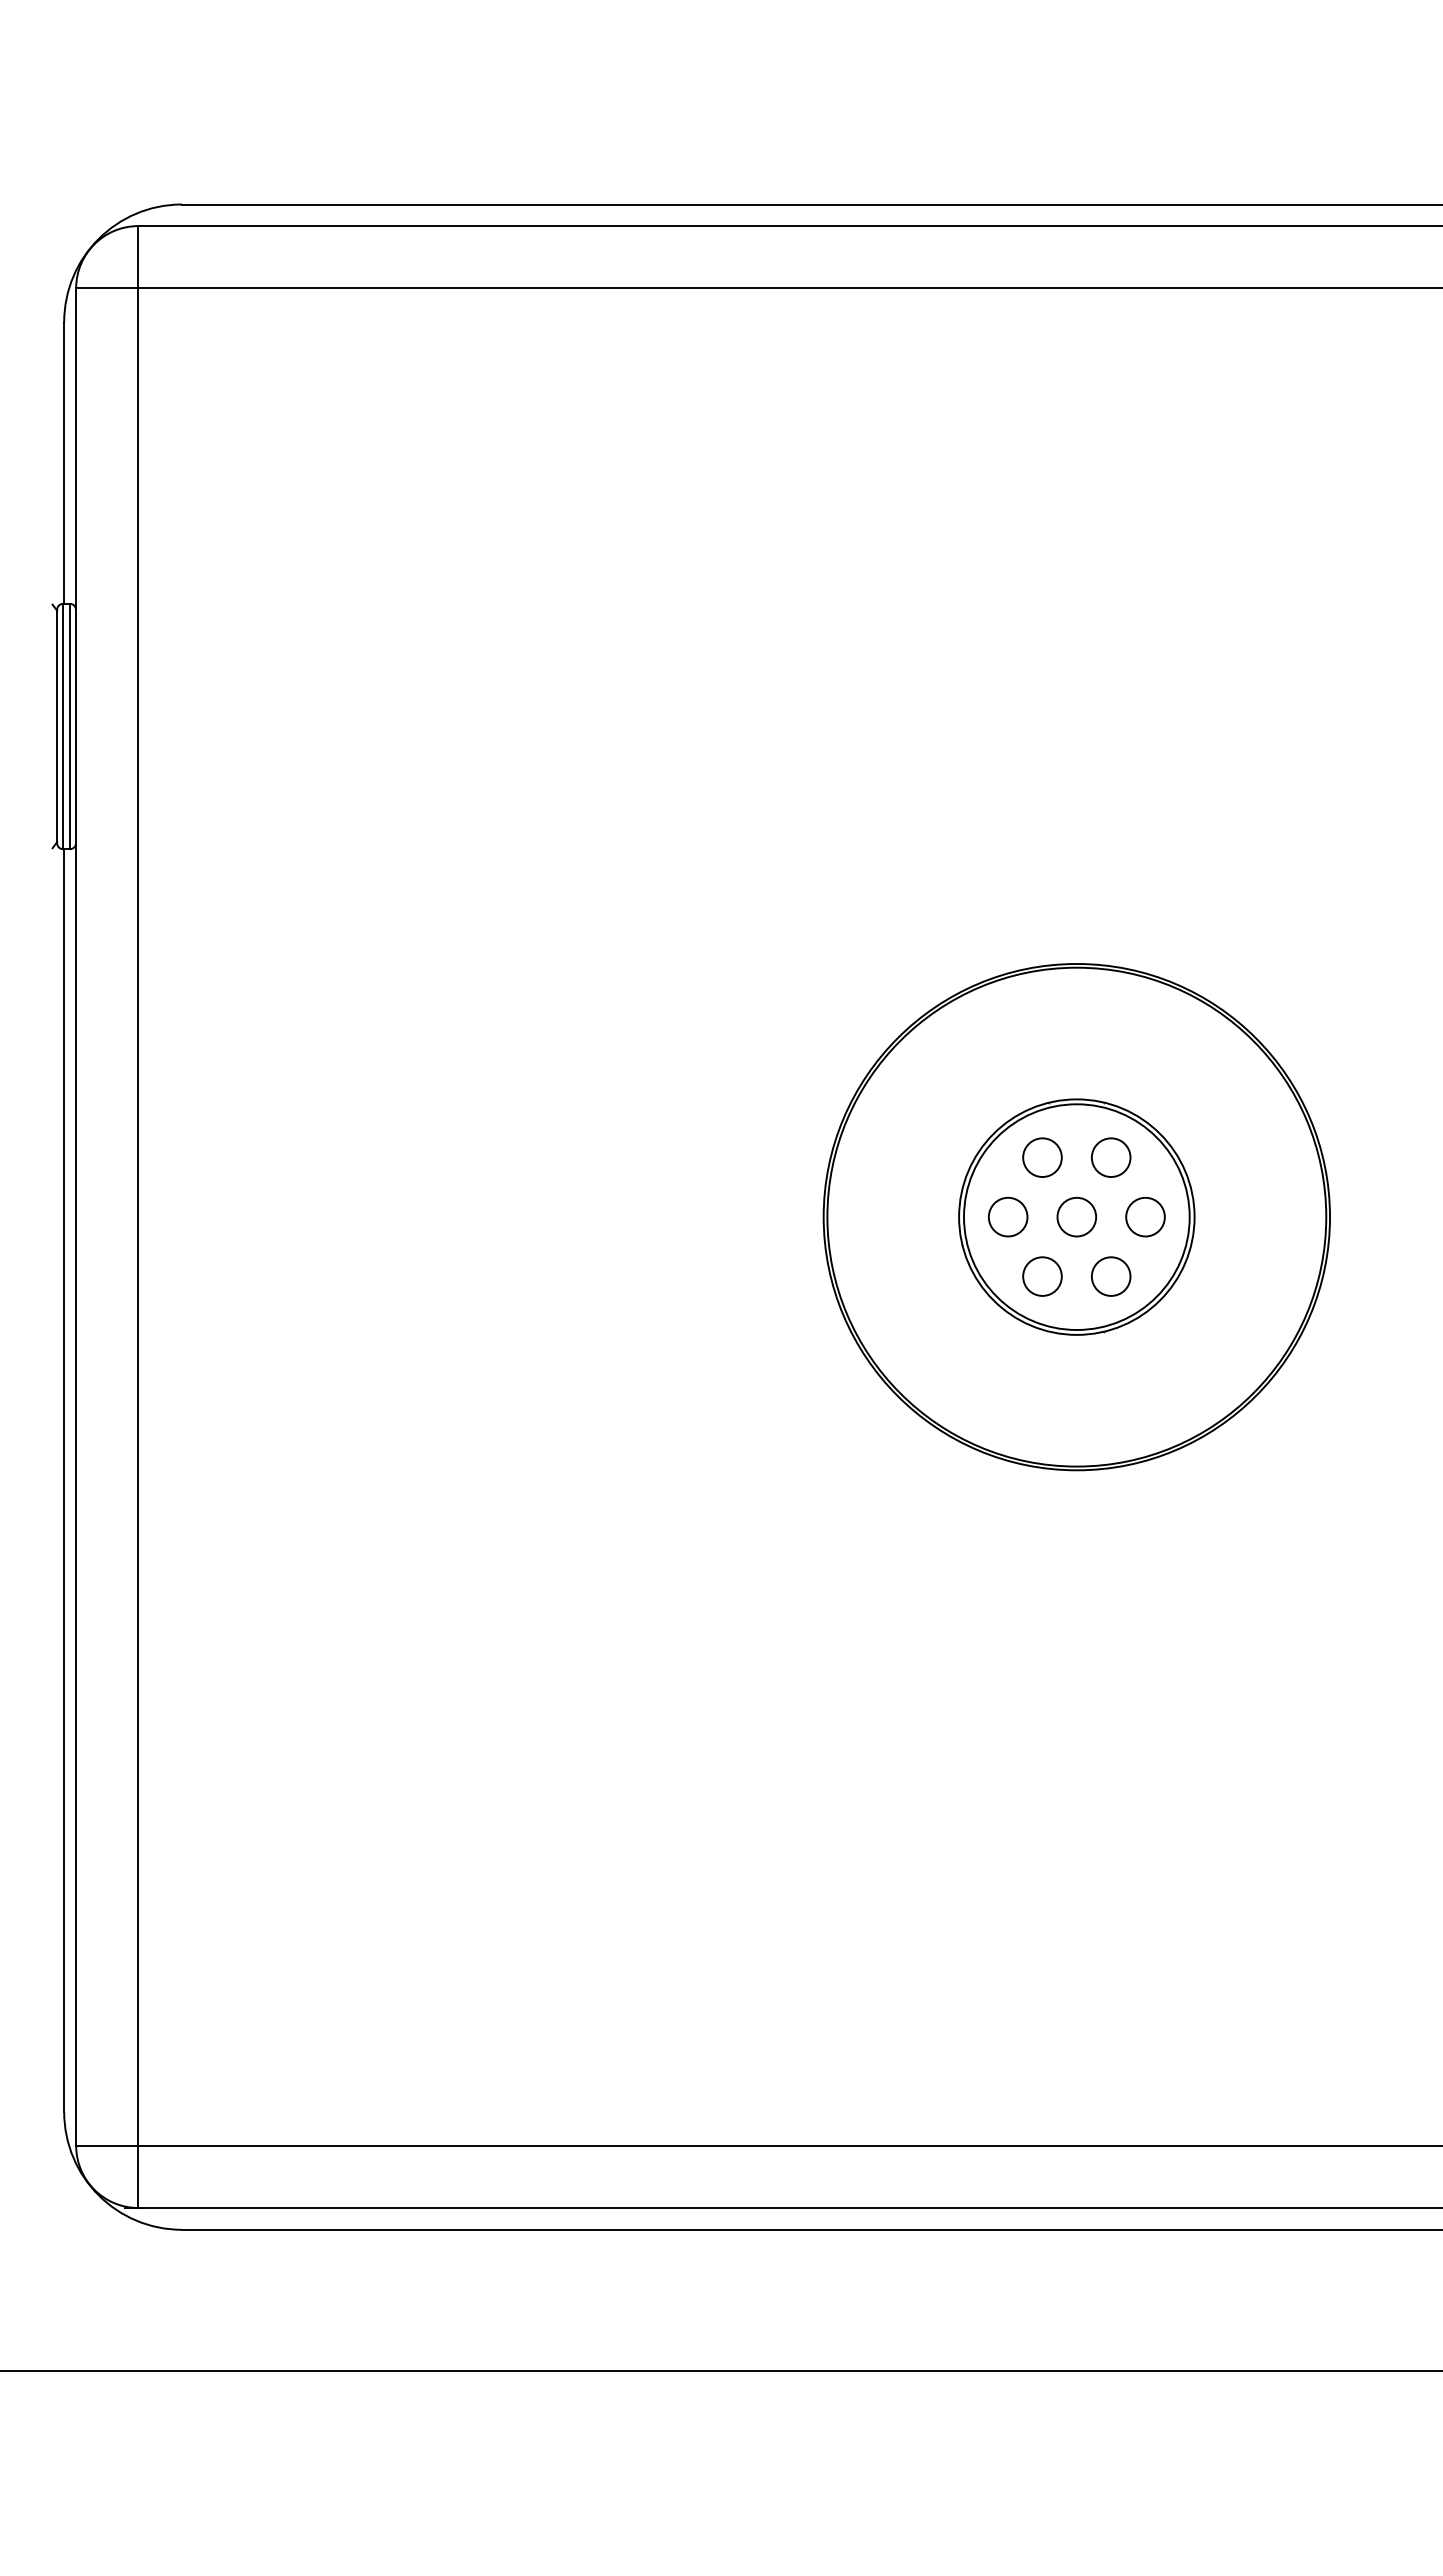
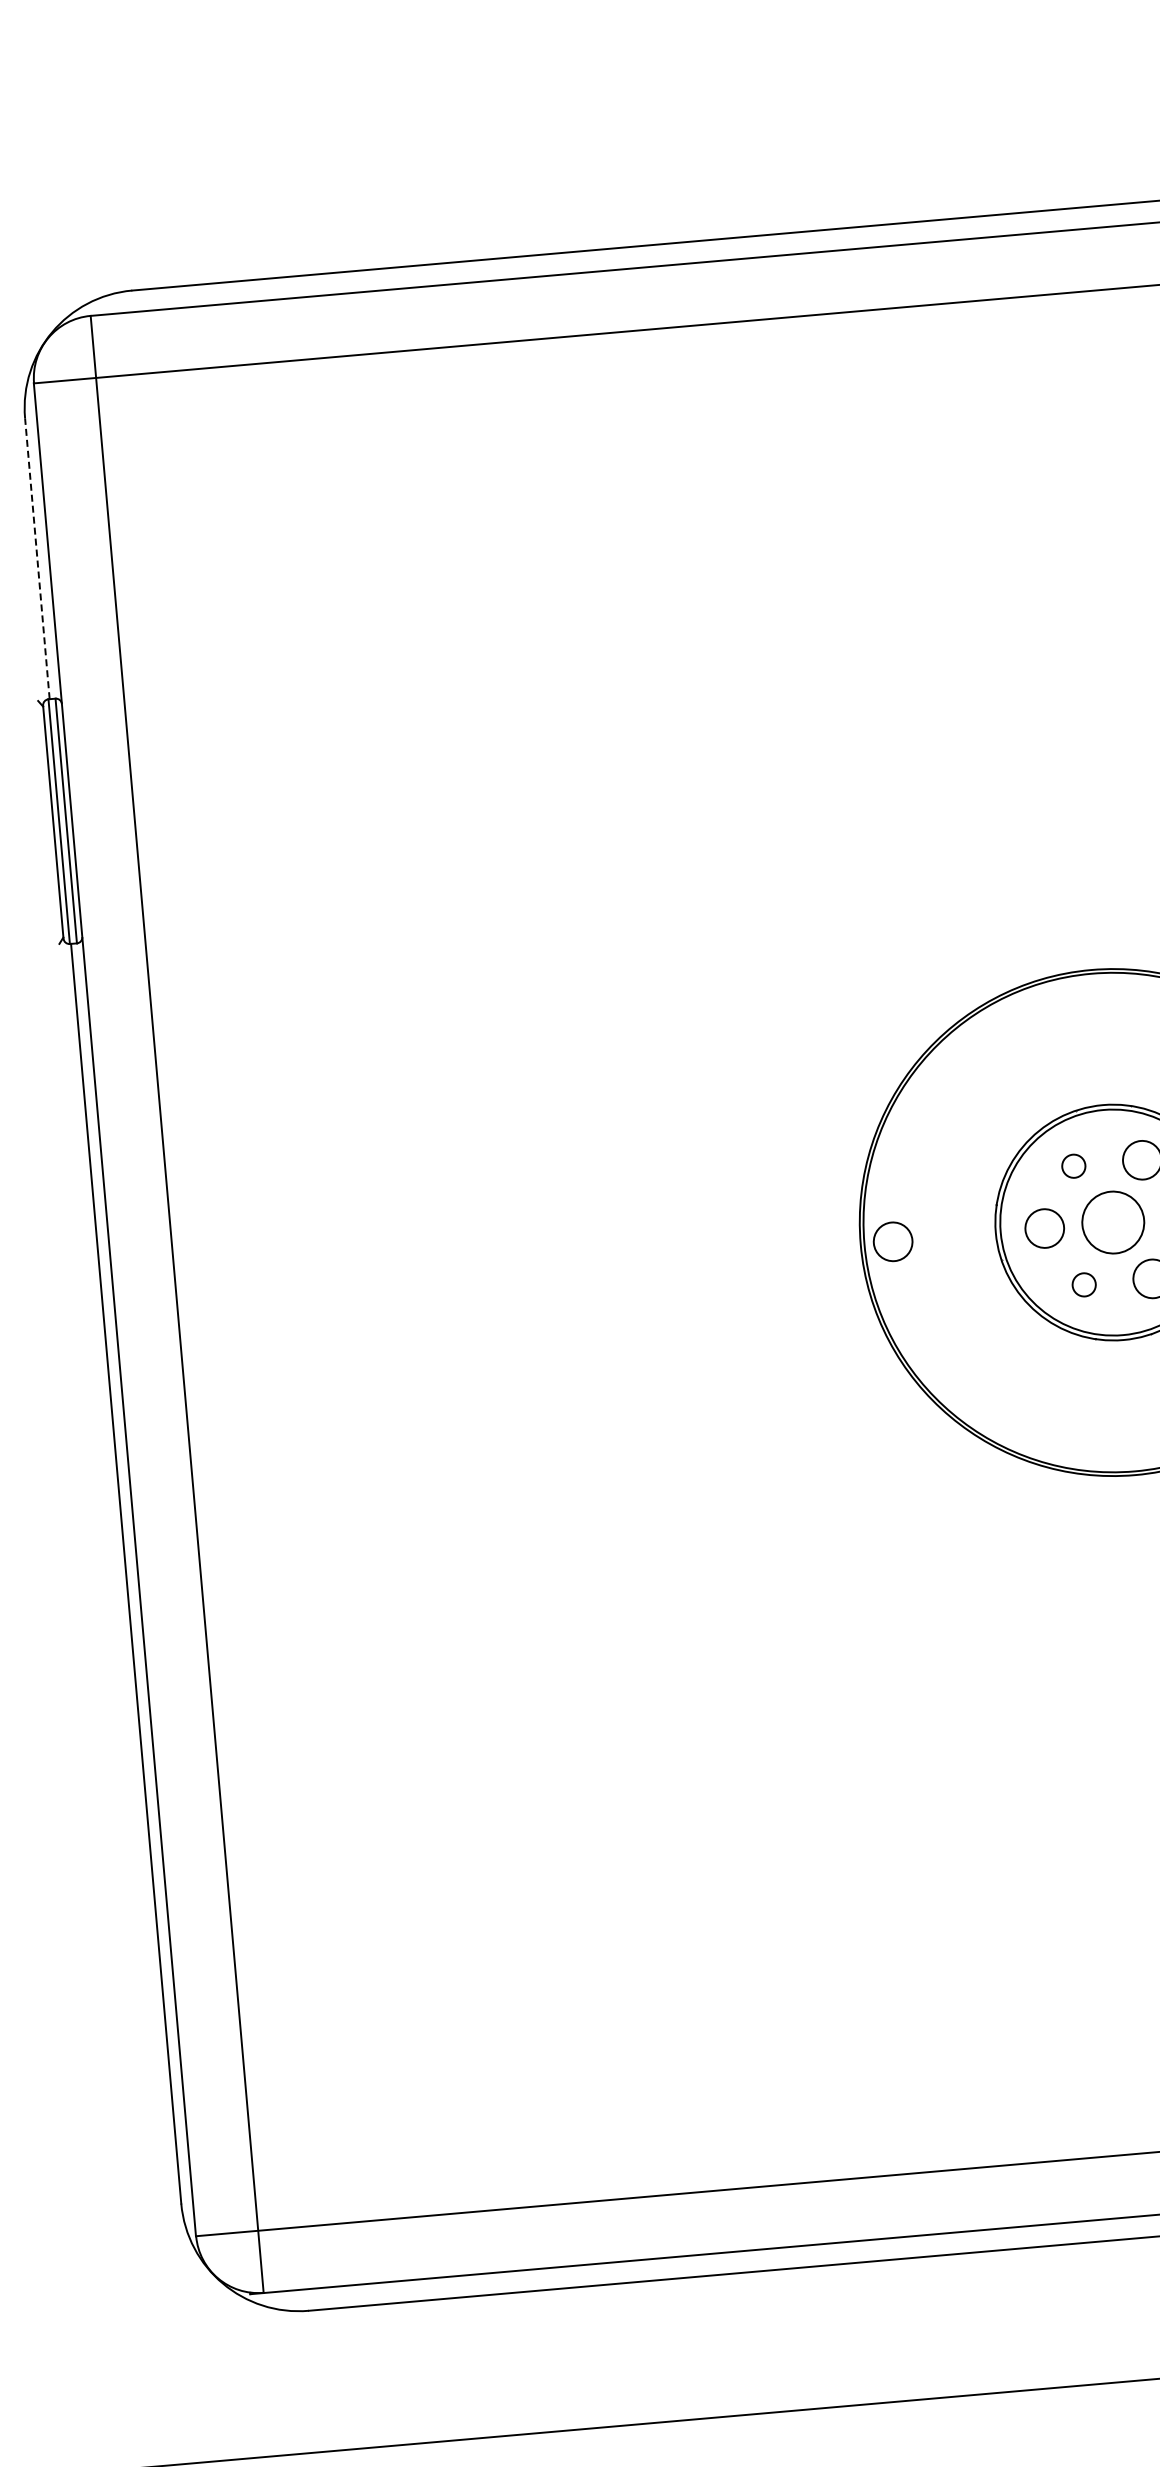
line: (64, 463) -> (37, 559), solid -> dashed
circle: (1042, 1157) -> (1073, 1166), size x0.6
circle: (856, 1216) -> (893, 1241), added
circle: (1076, 1216) -> (1112, 1221), size x1.6
circle: (1042, 1276) -> (1084, 1284), size x0.6

